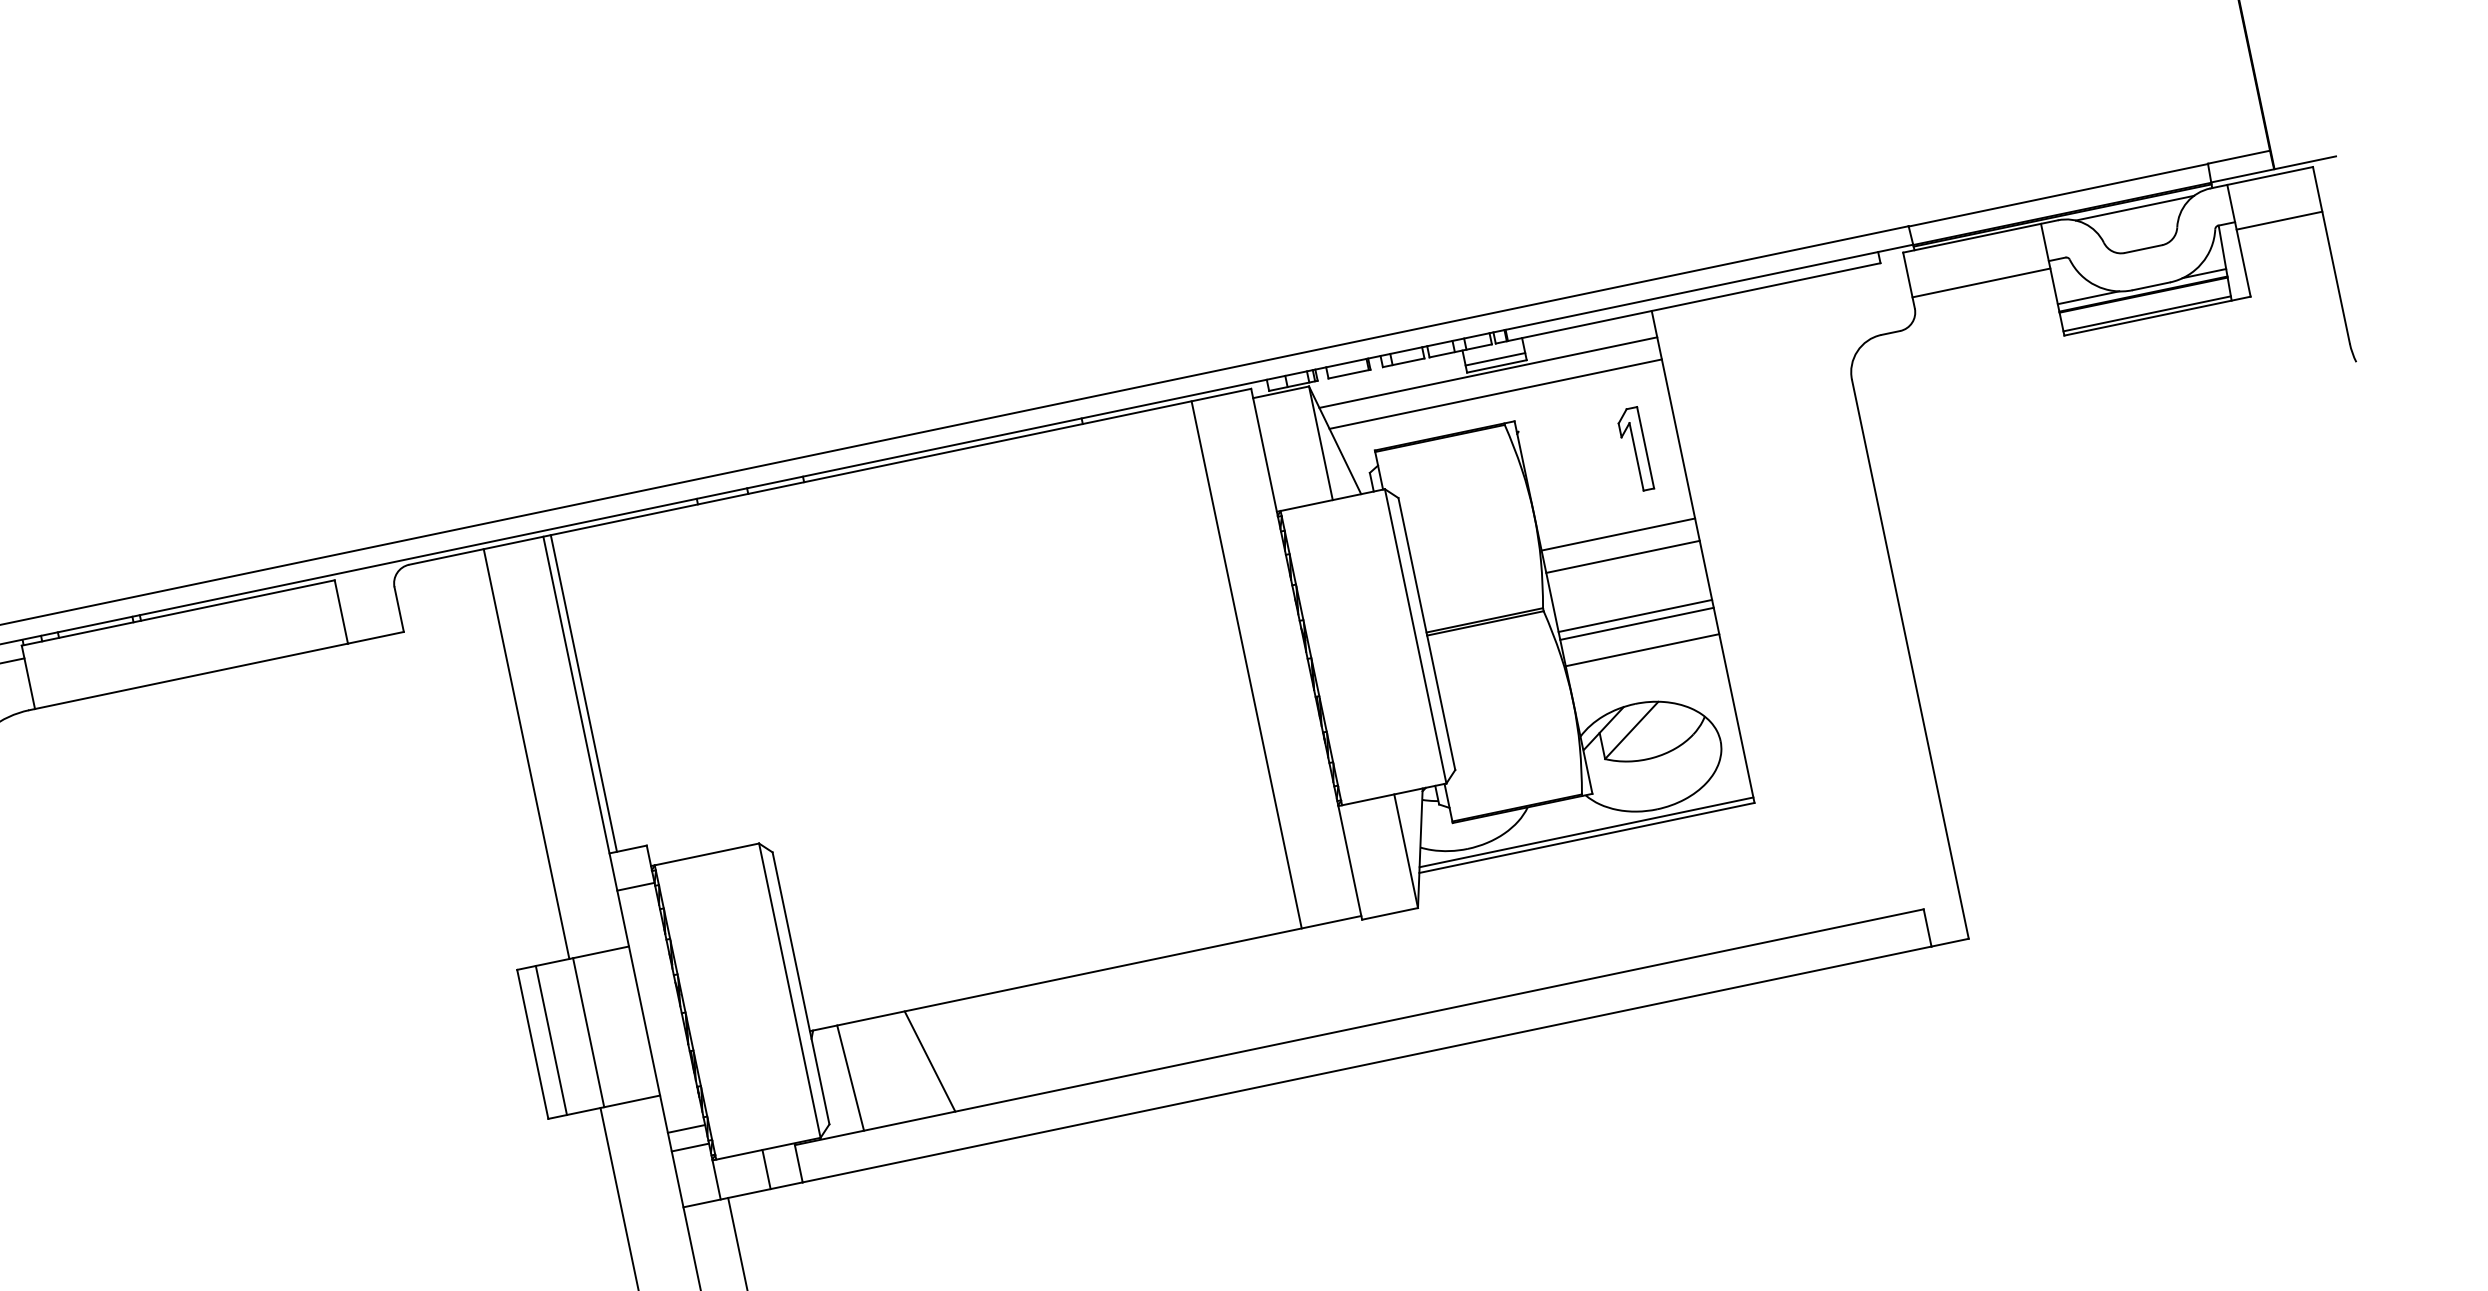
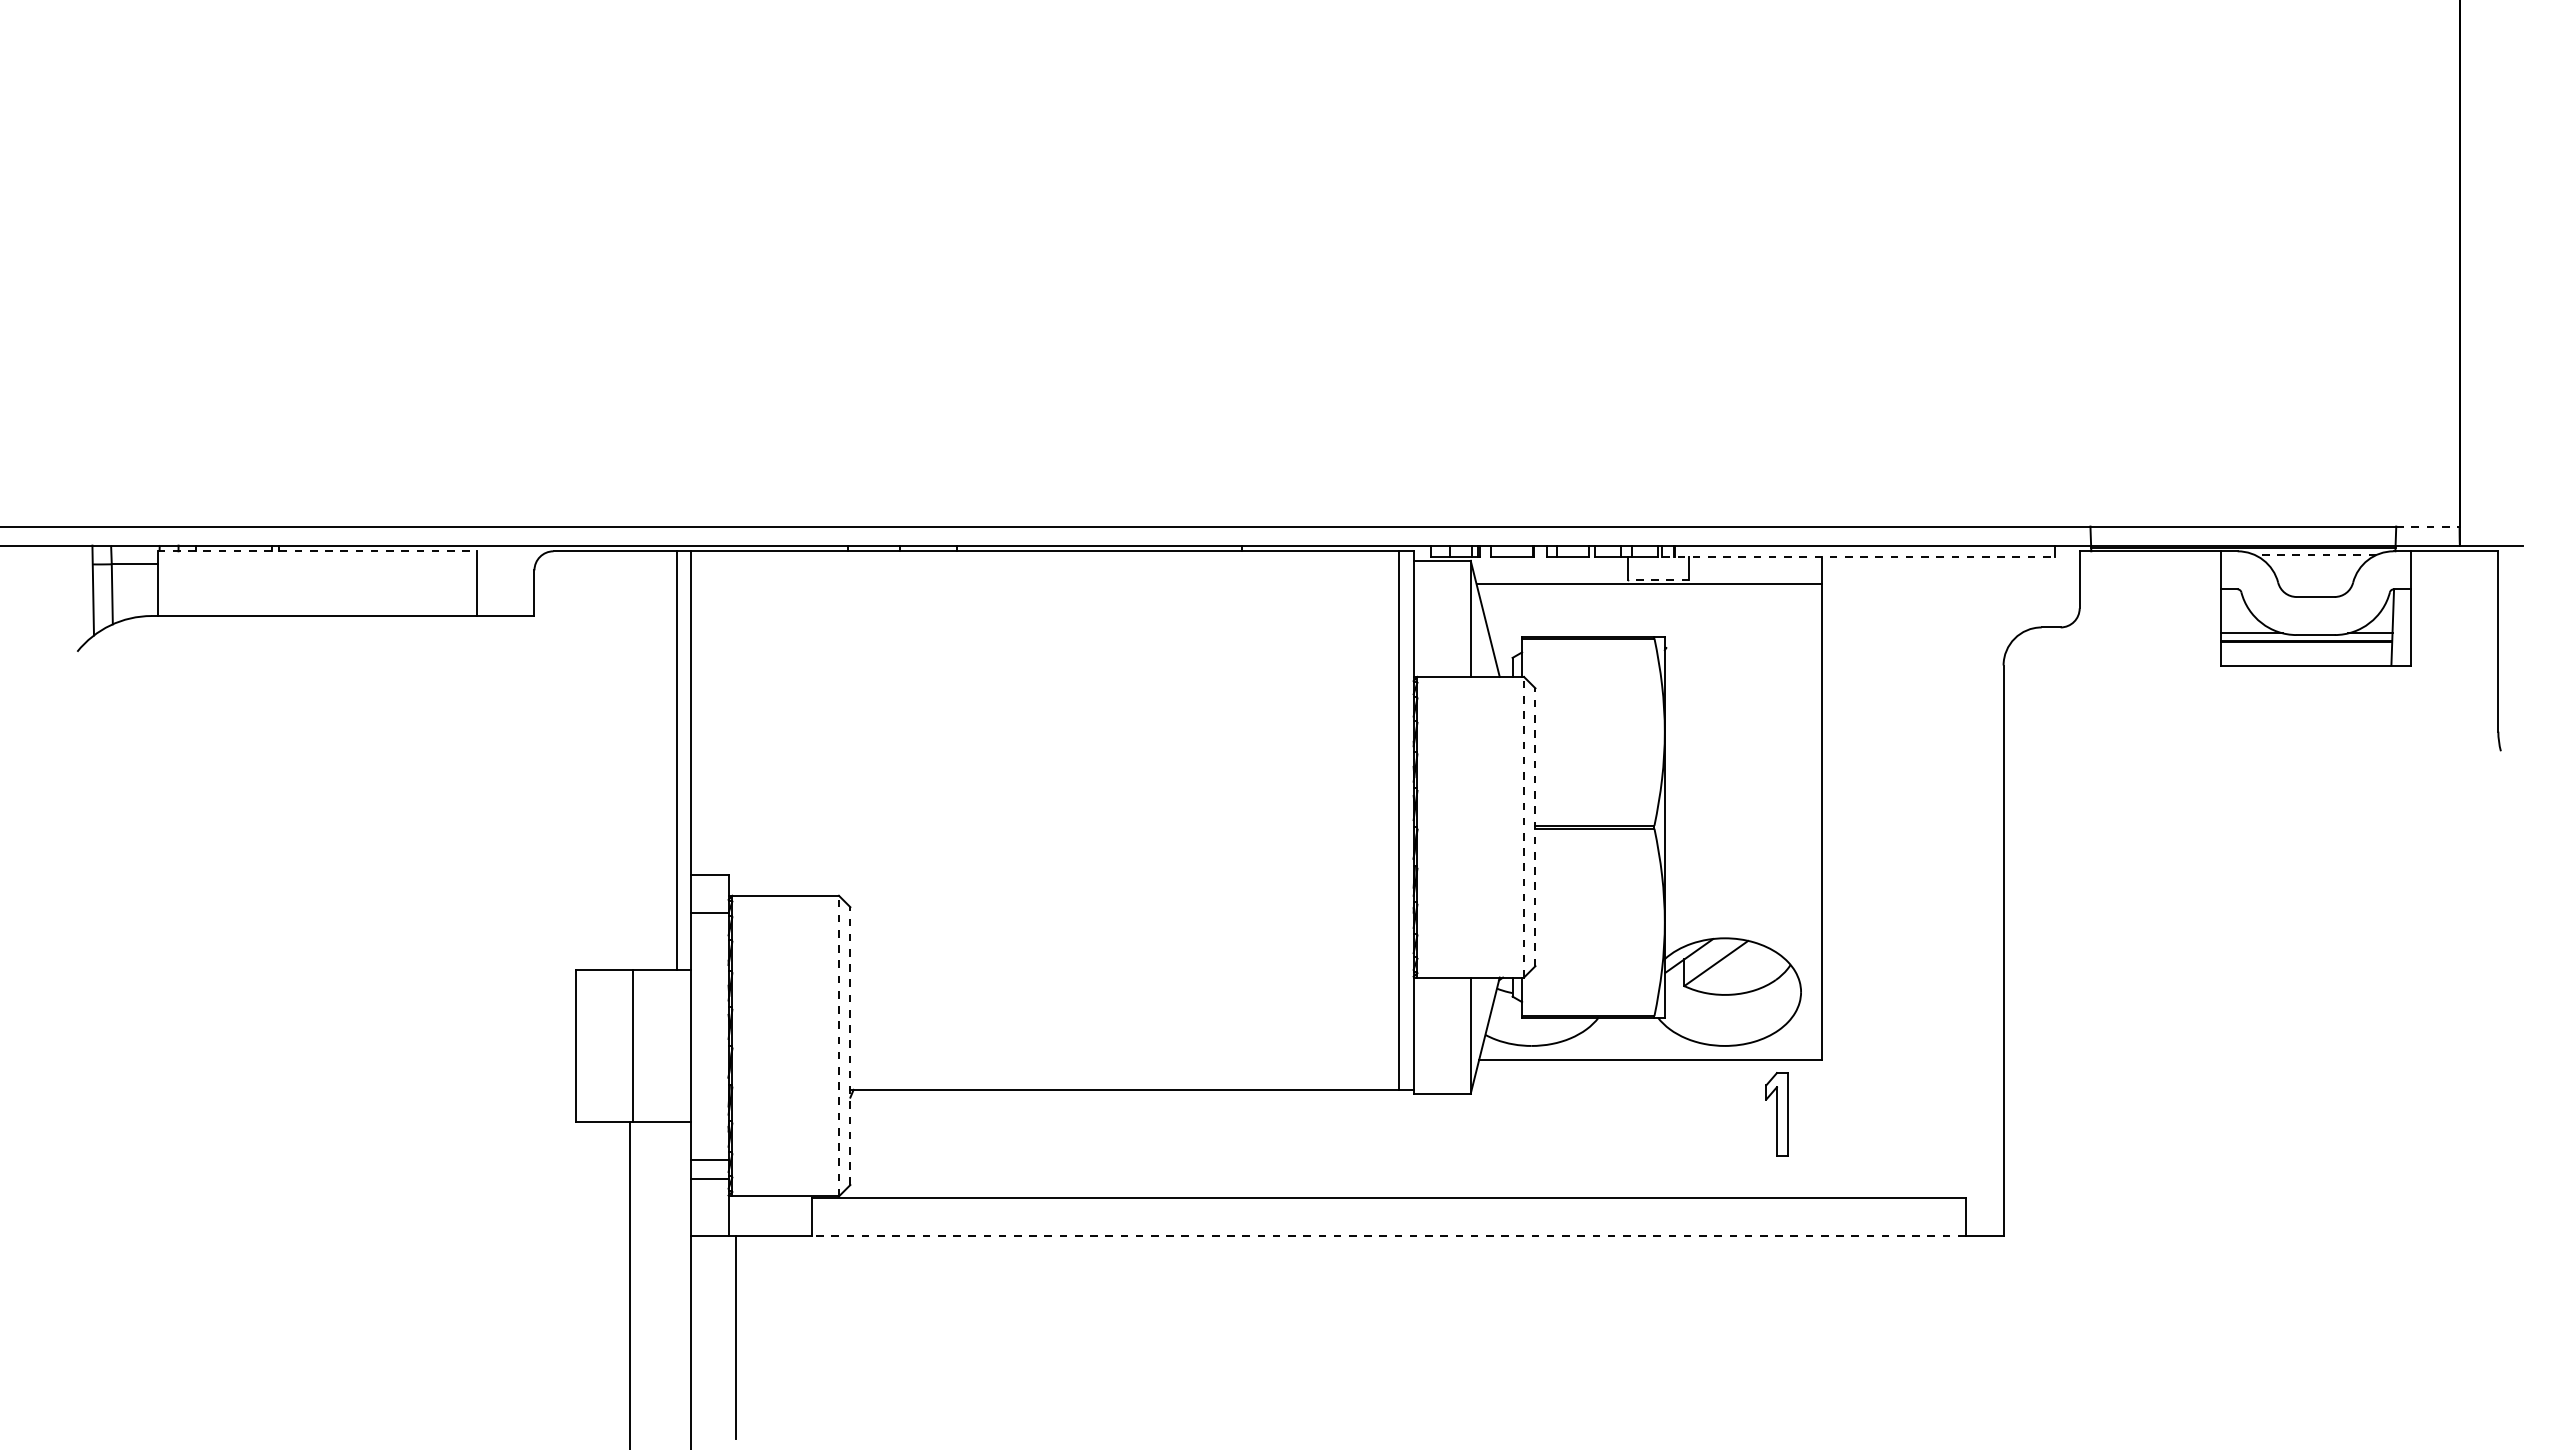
line: (2238, 157) -> (2427, 526), solid -> dashed
line: (2134, 208) -> (2315, 555), solid -> dashed
line: (2279, 221) -> (2454, 597), removed
line: (1980, 283) -> (2149, 597), removed
line: (1687, 303) -> (1858, 557), solid -> dashed
line: (2146, 314) -> (2305, 661), removed
line: (1495, 359) -> (1658, 572), removed
line: (1496, 366) -> (1658, 579), solid -> dashed
line: (1495, 394) -> (1651, 606), removed
part: (1634, 449) -> (1776, 1114), moved
line: (1617, 535) -> (1742, 769), removed
line: (1622, 556) -> (1742, 791), removed
line: (178, 613) -> (317, 551), solid -> dashed
line: (1634, 616) -> (1742, 852), removed
line: (1636, 624) -> (1742, 860), removed
line: (1426, 634) -> (1535, 827), solid -> dashed
line: (1415, 635) -> (1524, 826), solid -> dashed
line: (1641, 650) -> (1742, 887), removed
line: (1246, 664) -> (1398, 820), moved
line: (584, 692) -> (698, 712), removed
line: (526, 753) -> (676, 760), moved
line: (1585, 832) -> (1650, 1054), removed
line: (801, 988) -> (850, 1046), solid -> dashed
line: (789, 990) -> (838, 1045), solid -> dashed
line: (551, 1039) -> (595, 1045), removed
line: (929, 1060) -> (961, 1143), removed
line: (1366, 1064) -> (1388, 1236), solid -> dashed
line: (850, 1077) -> (880, 1143), removed
line: (766, 1169) -> (779, 1216), removed

